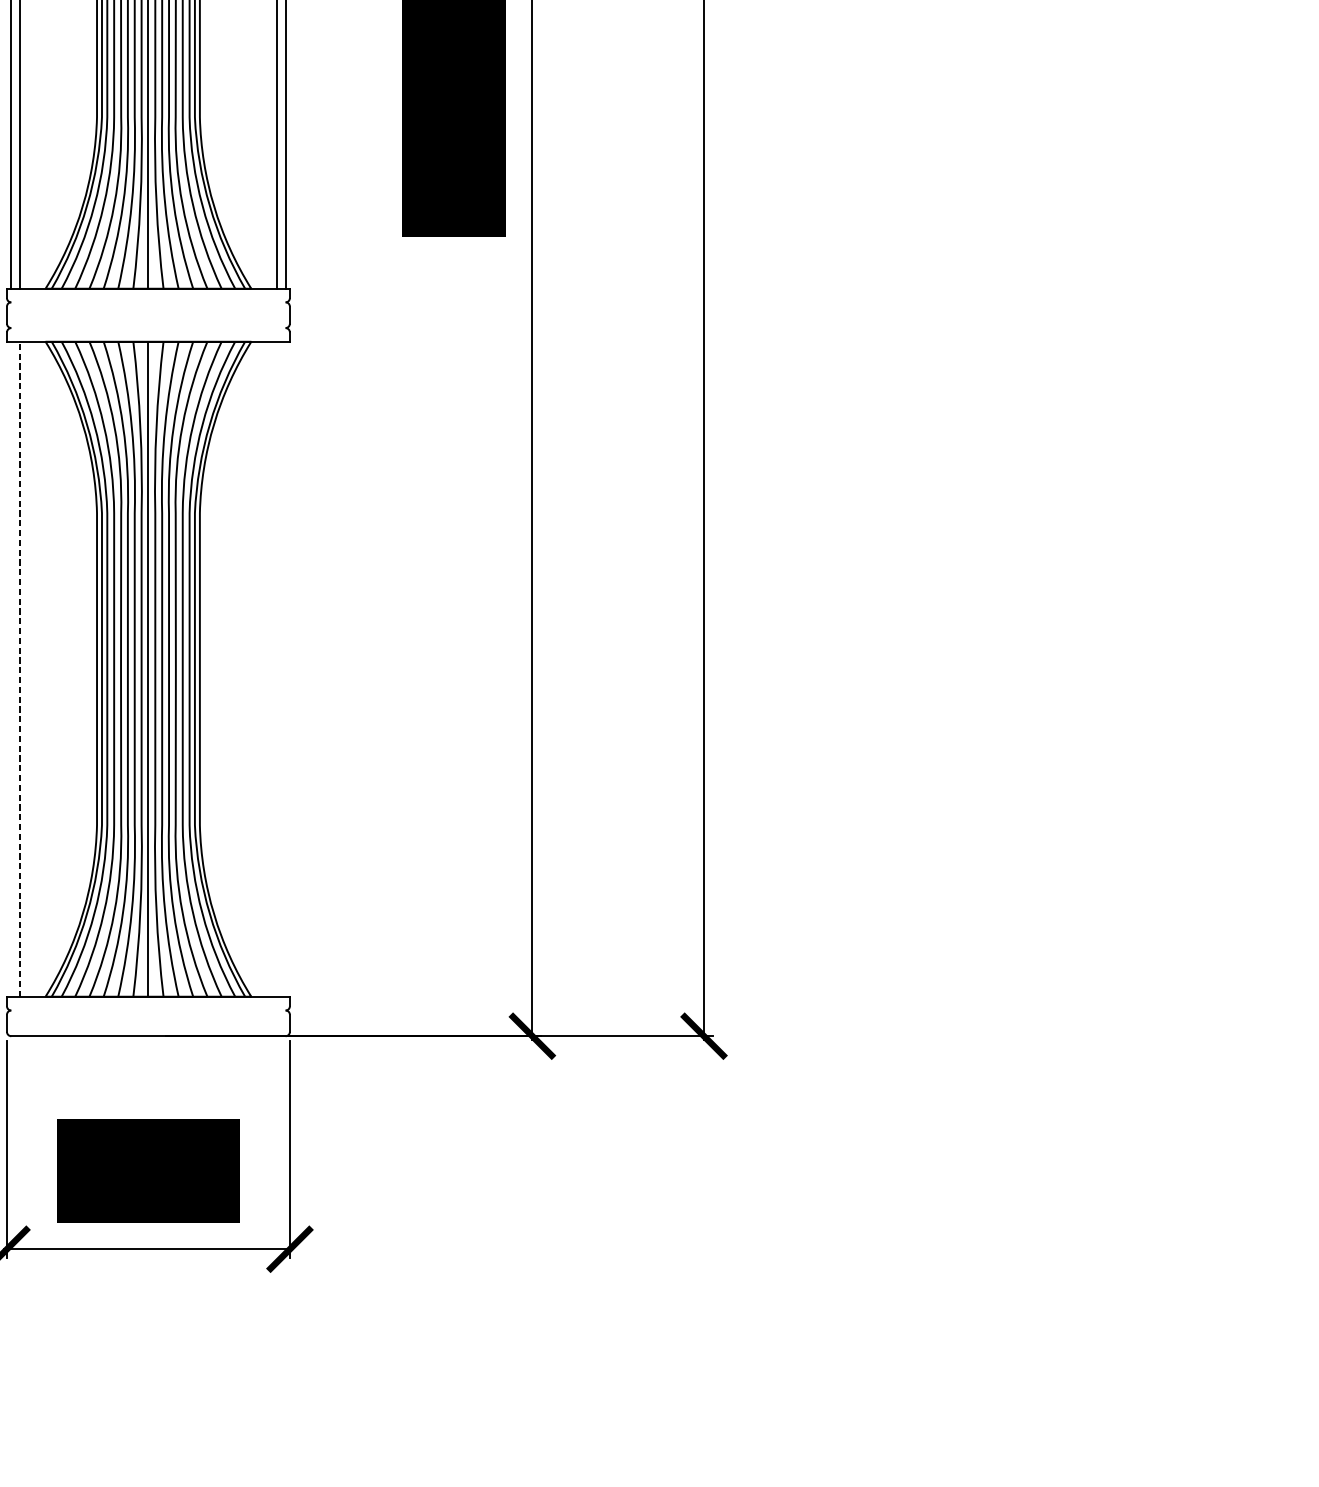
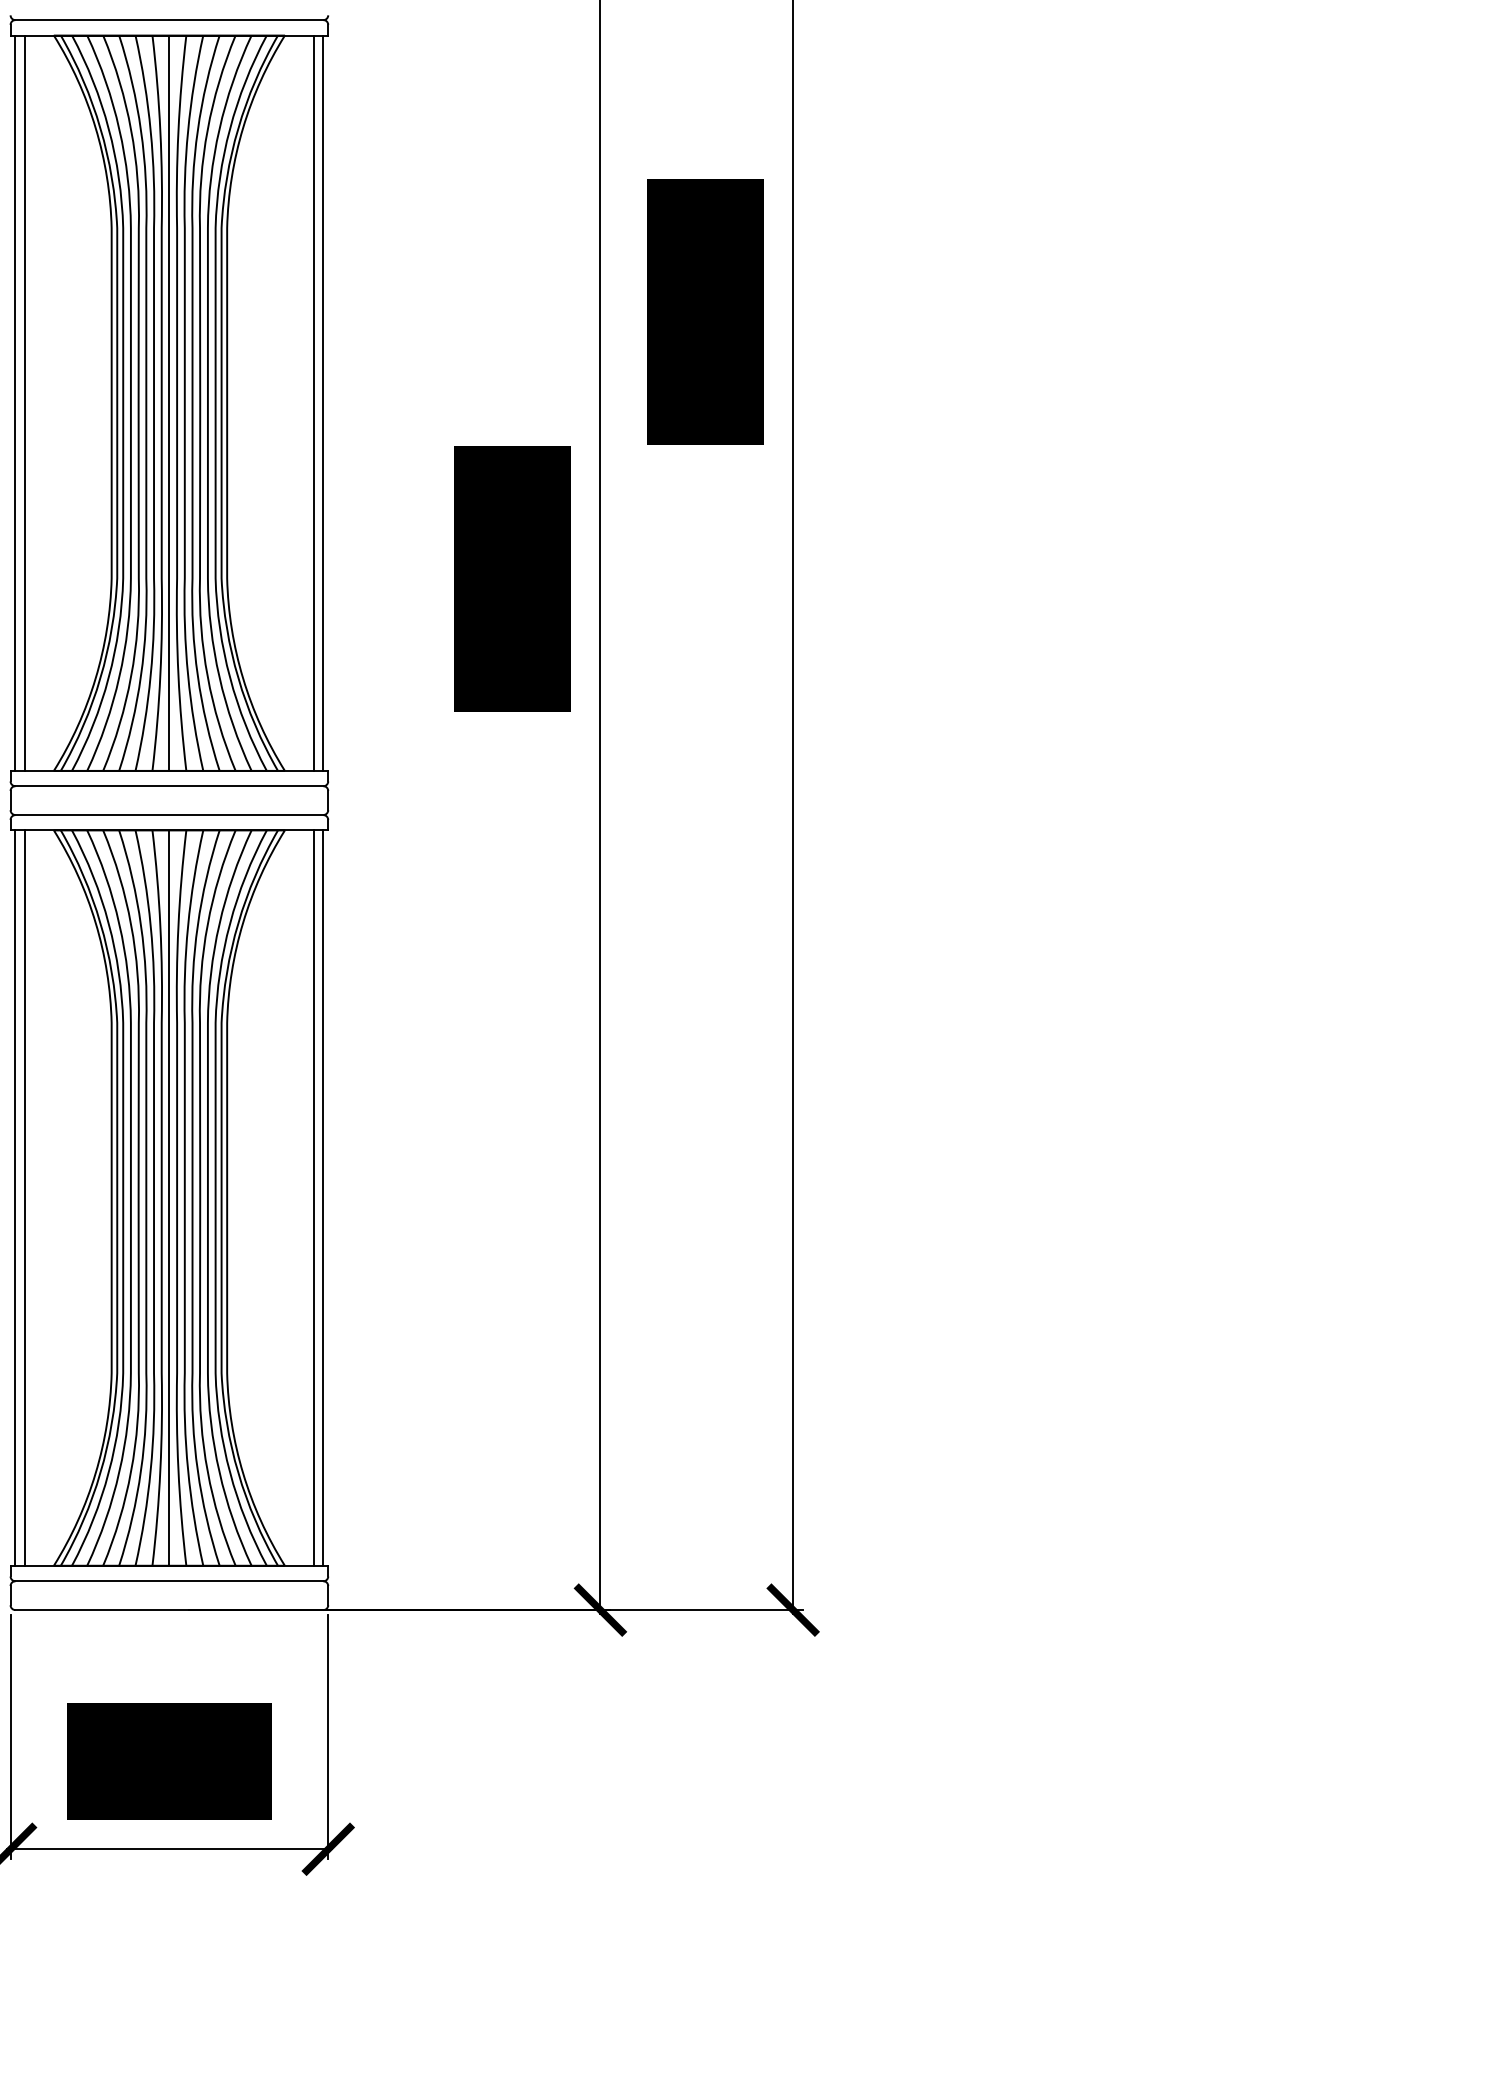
line: (148, 302) -> (169, 786), added
line: (148, 328) -> (169, 815), added
line: (11, 668) -> (15, 1197), added
line: (276, 668) -> (313, 1197), added
line: (285, 668) -> (323, 1197), added
line: (19, 669) -> (24, 1198), dashed -> solid
line: (148, 1010) -> (169, 1581), added

